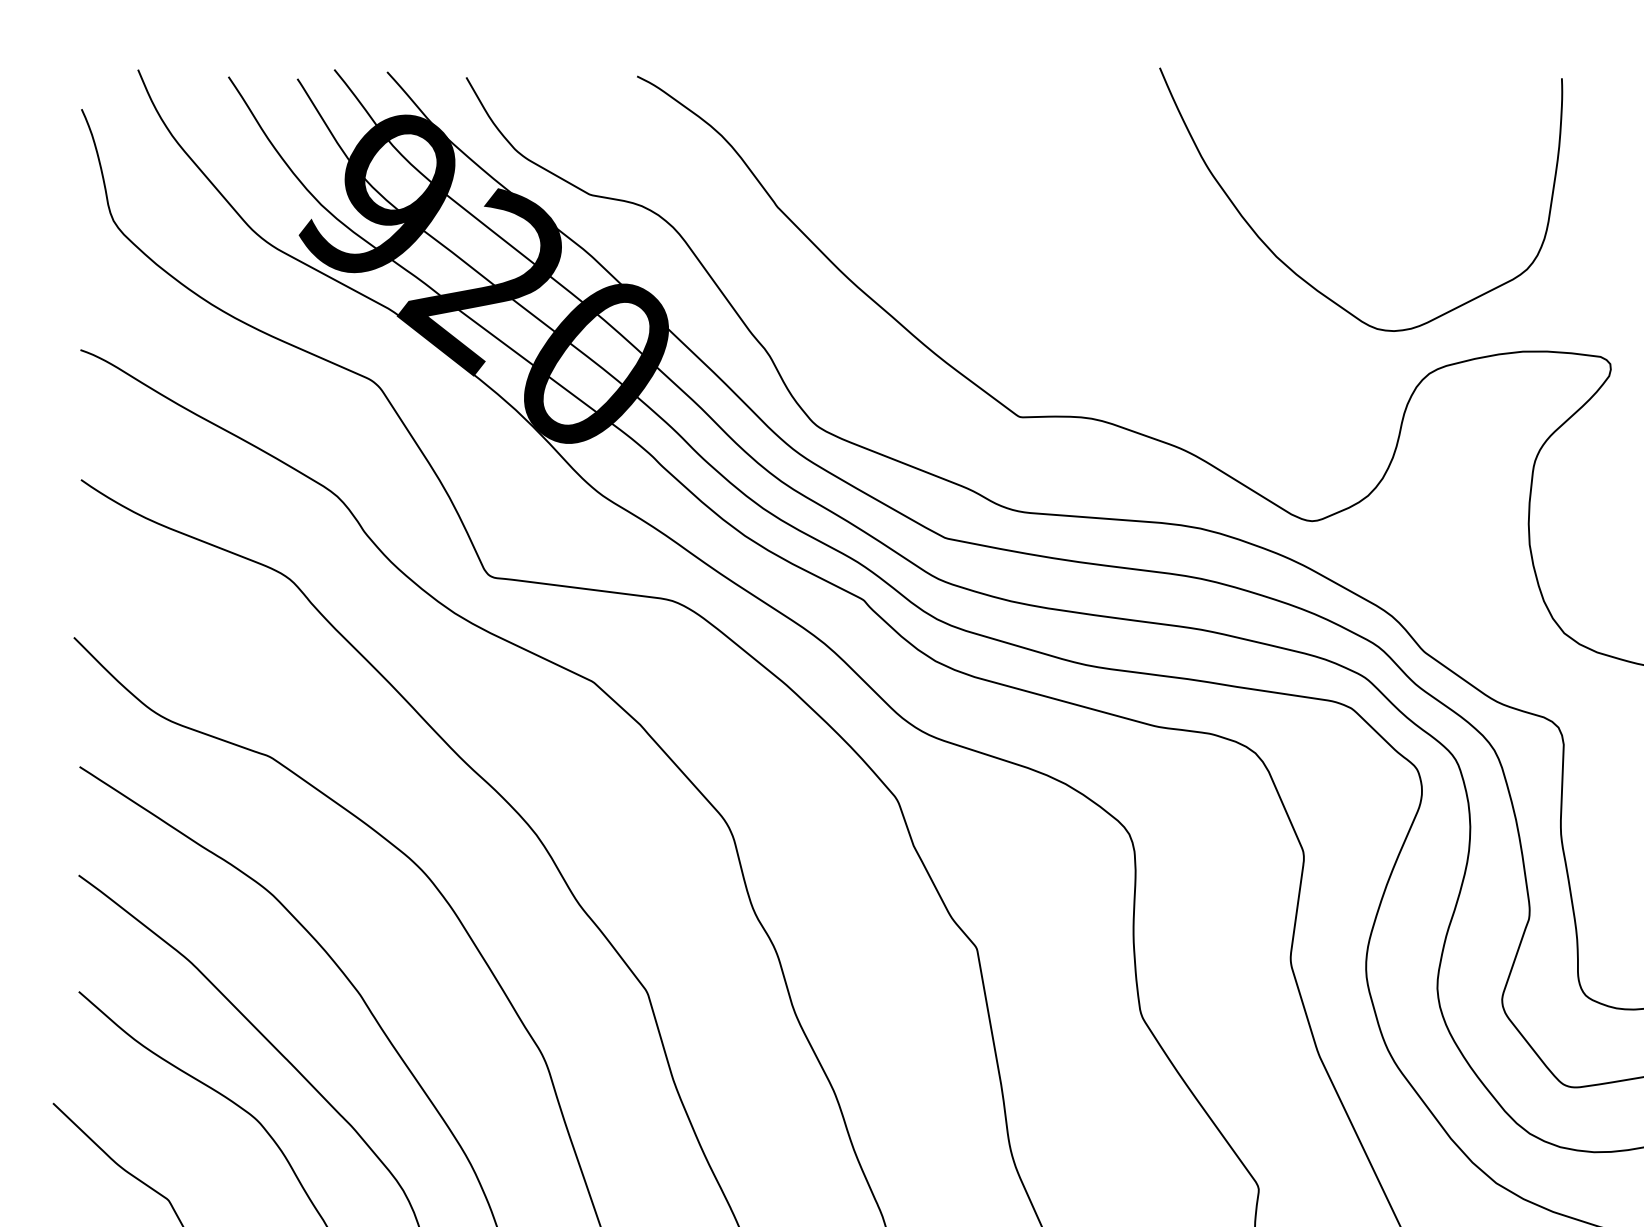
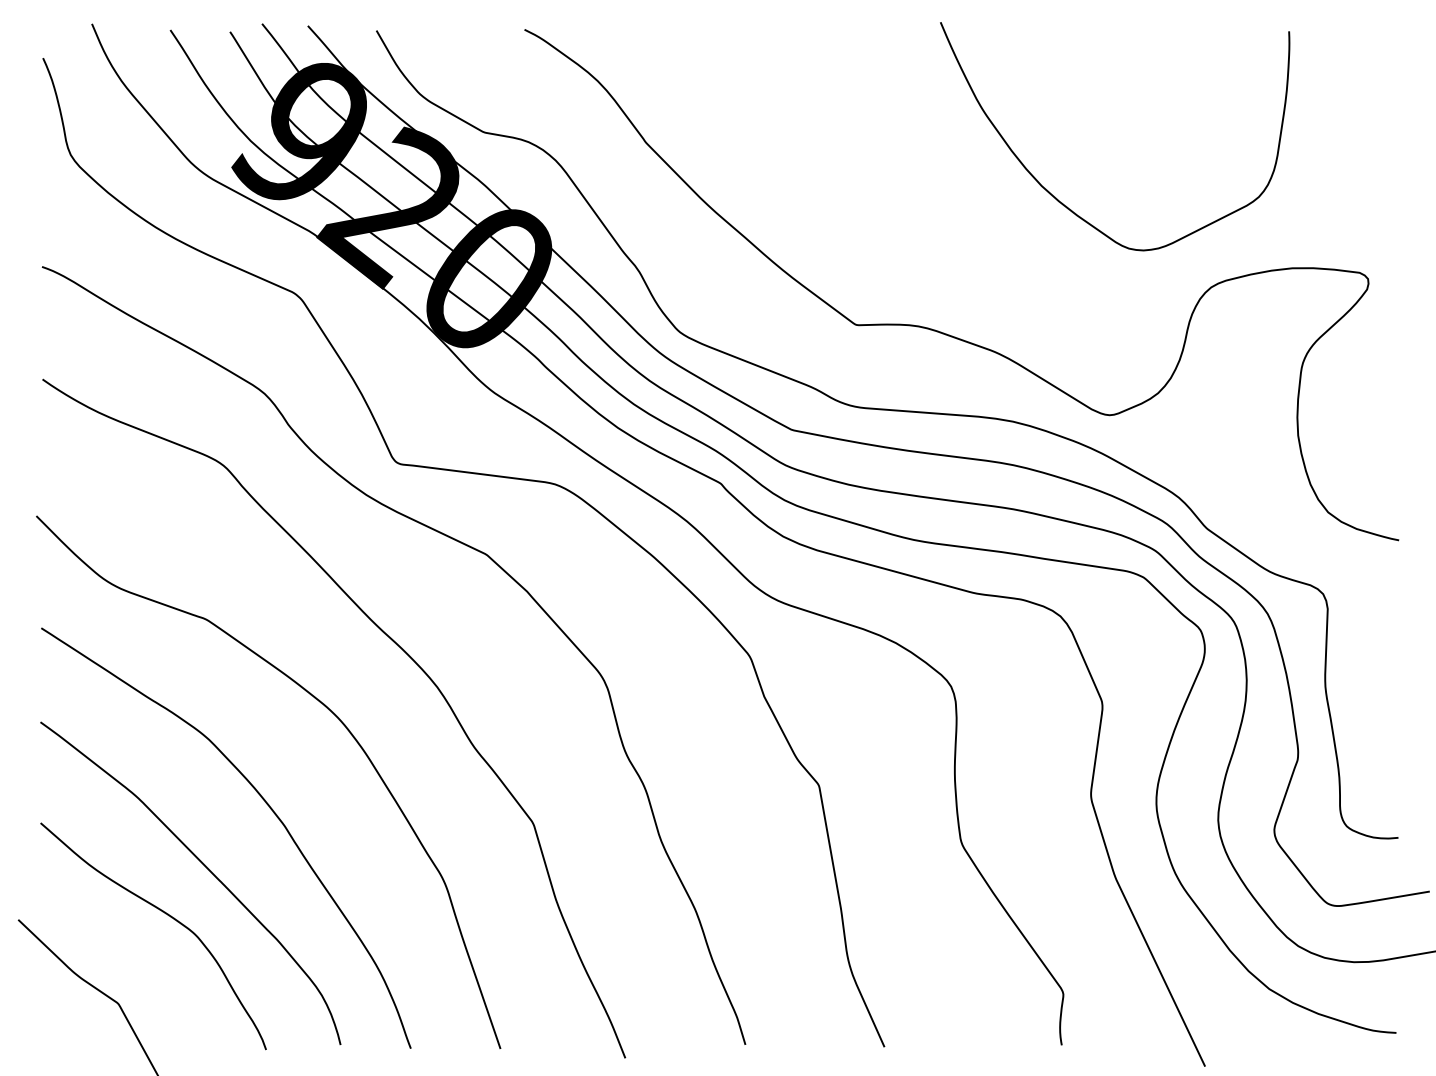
curve: (1305, 279) -> (1066, 205), moved

